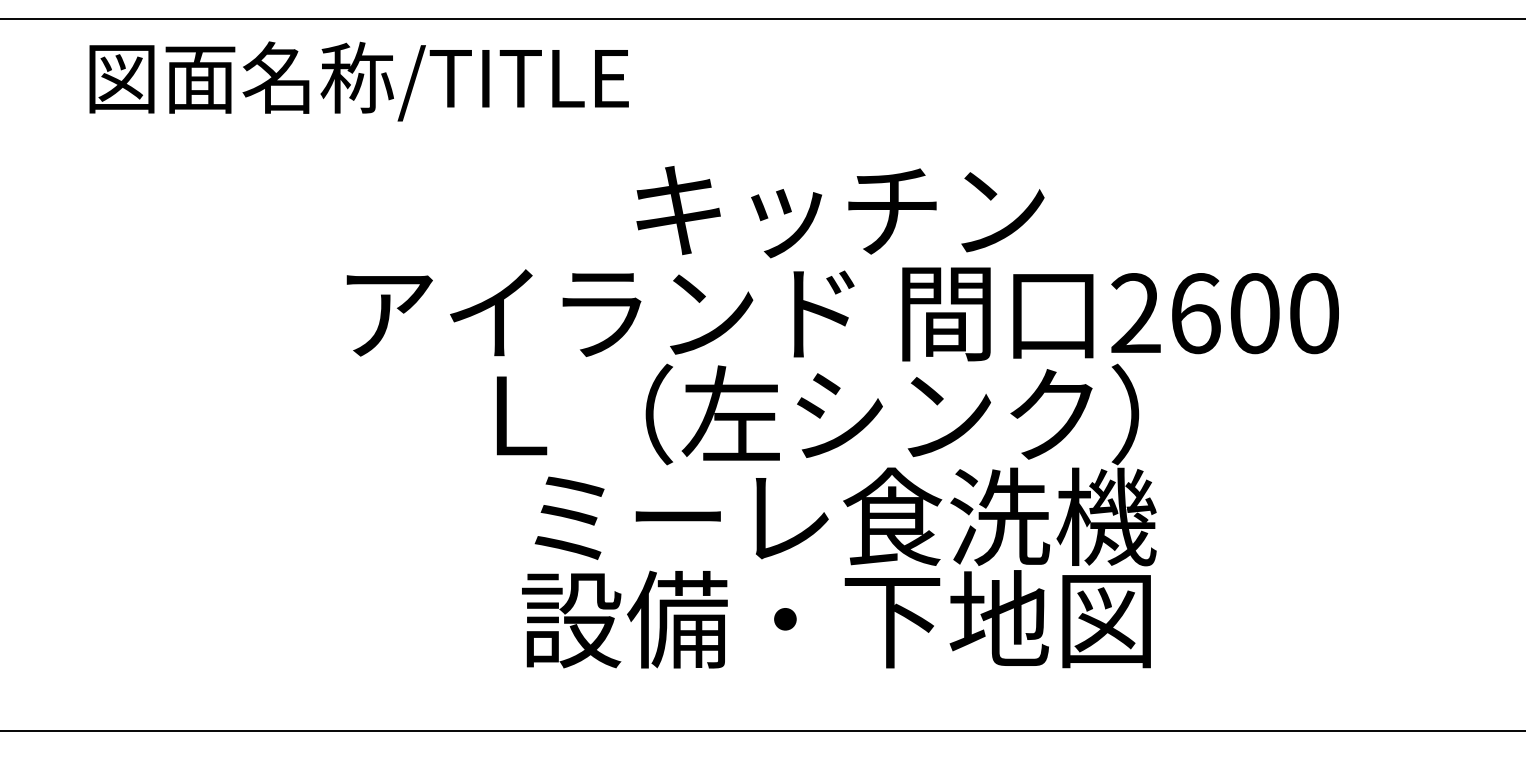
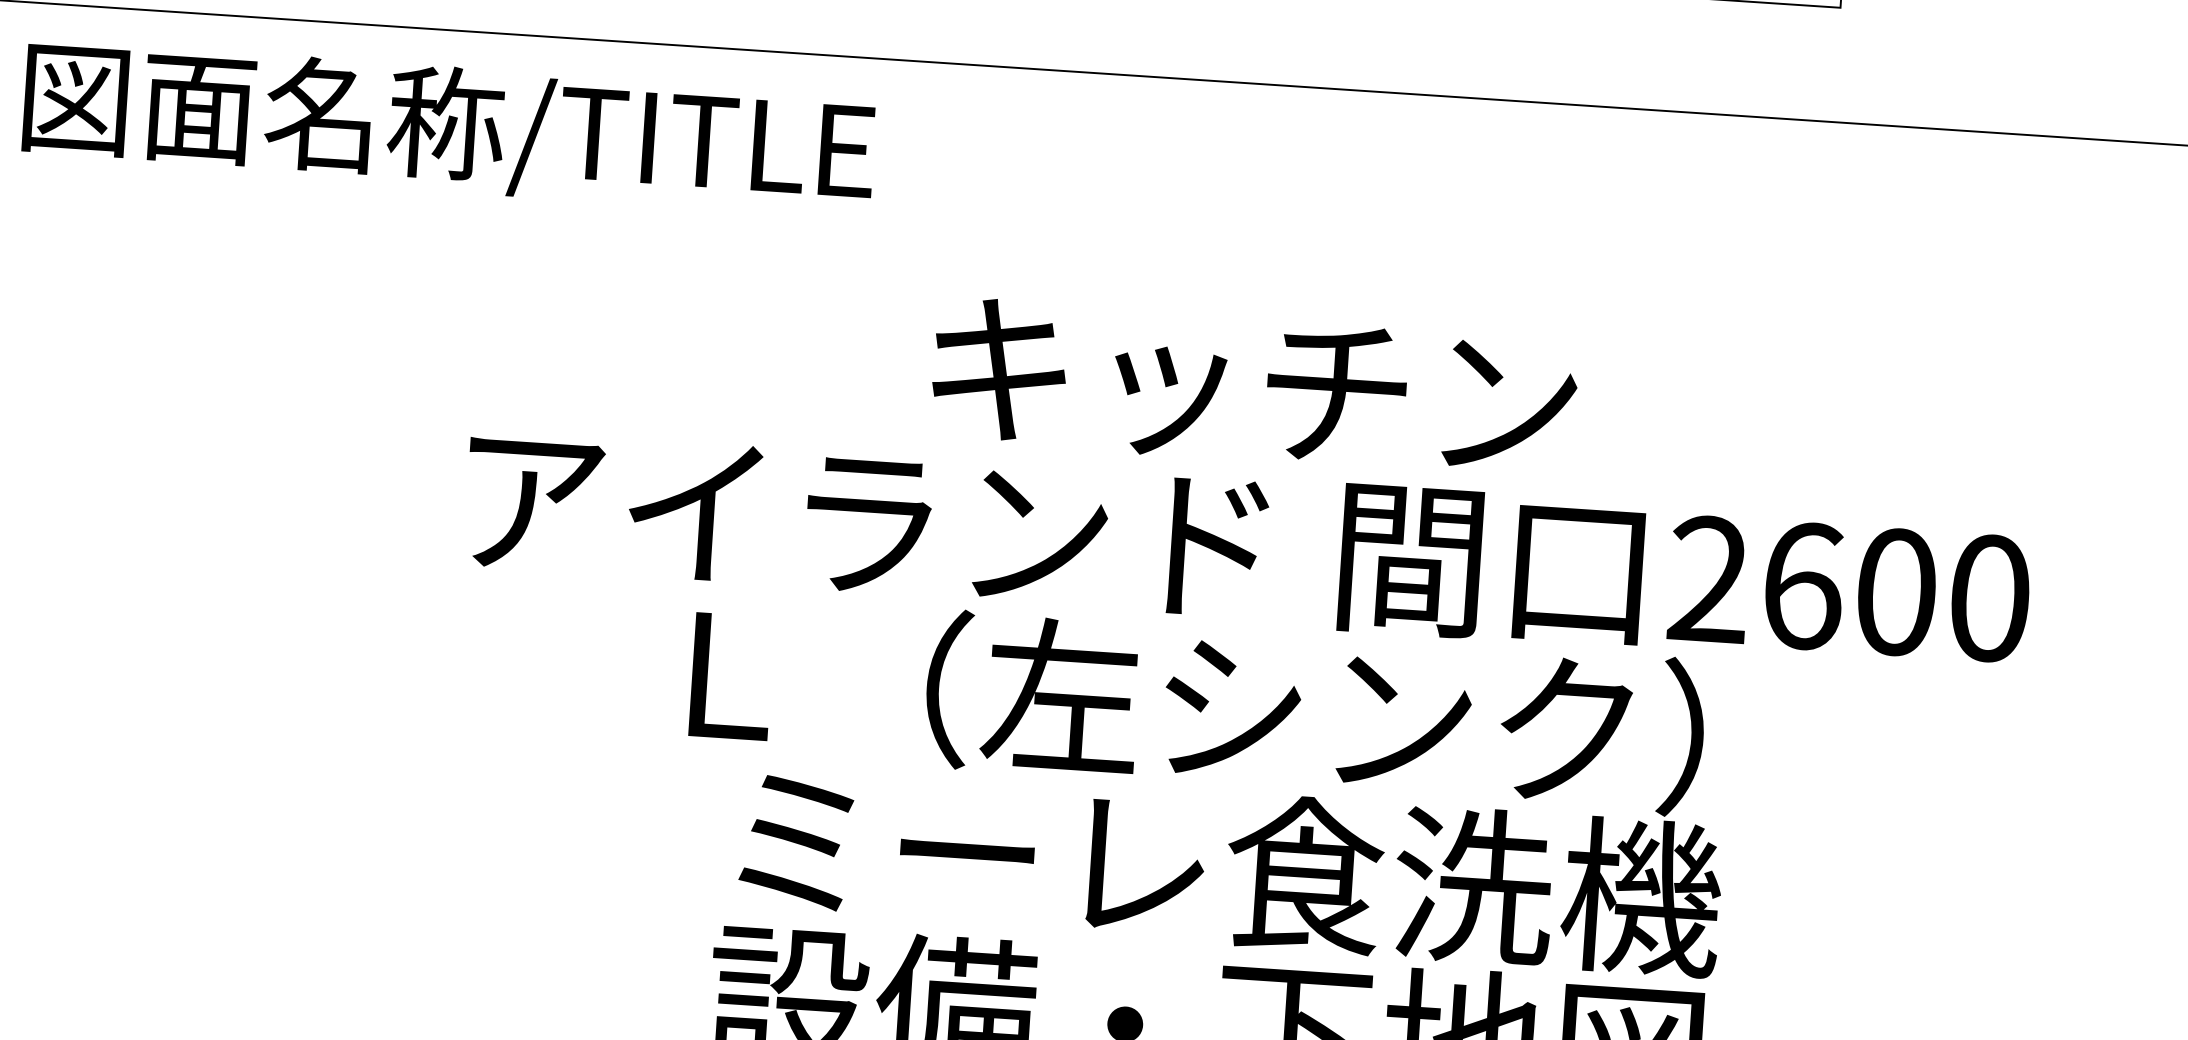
text: (358, 81) -> (447, 129), moved

